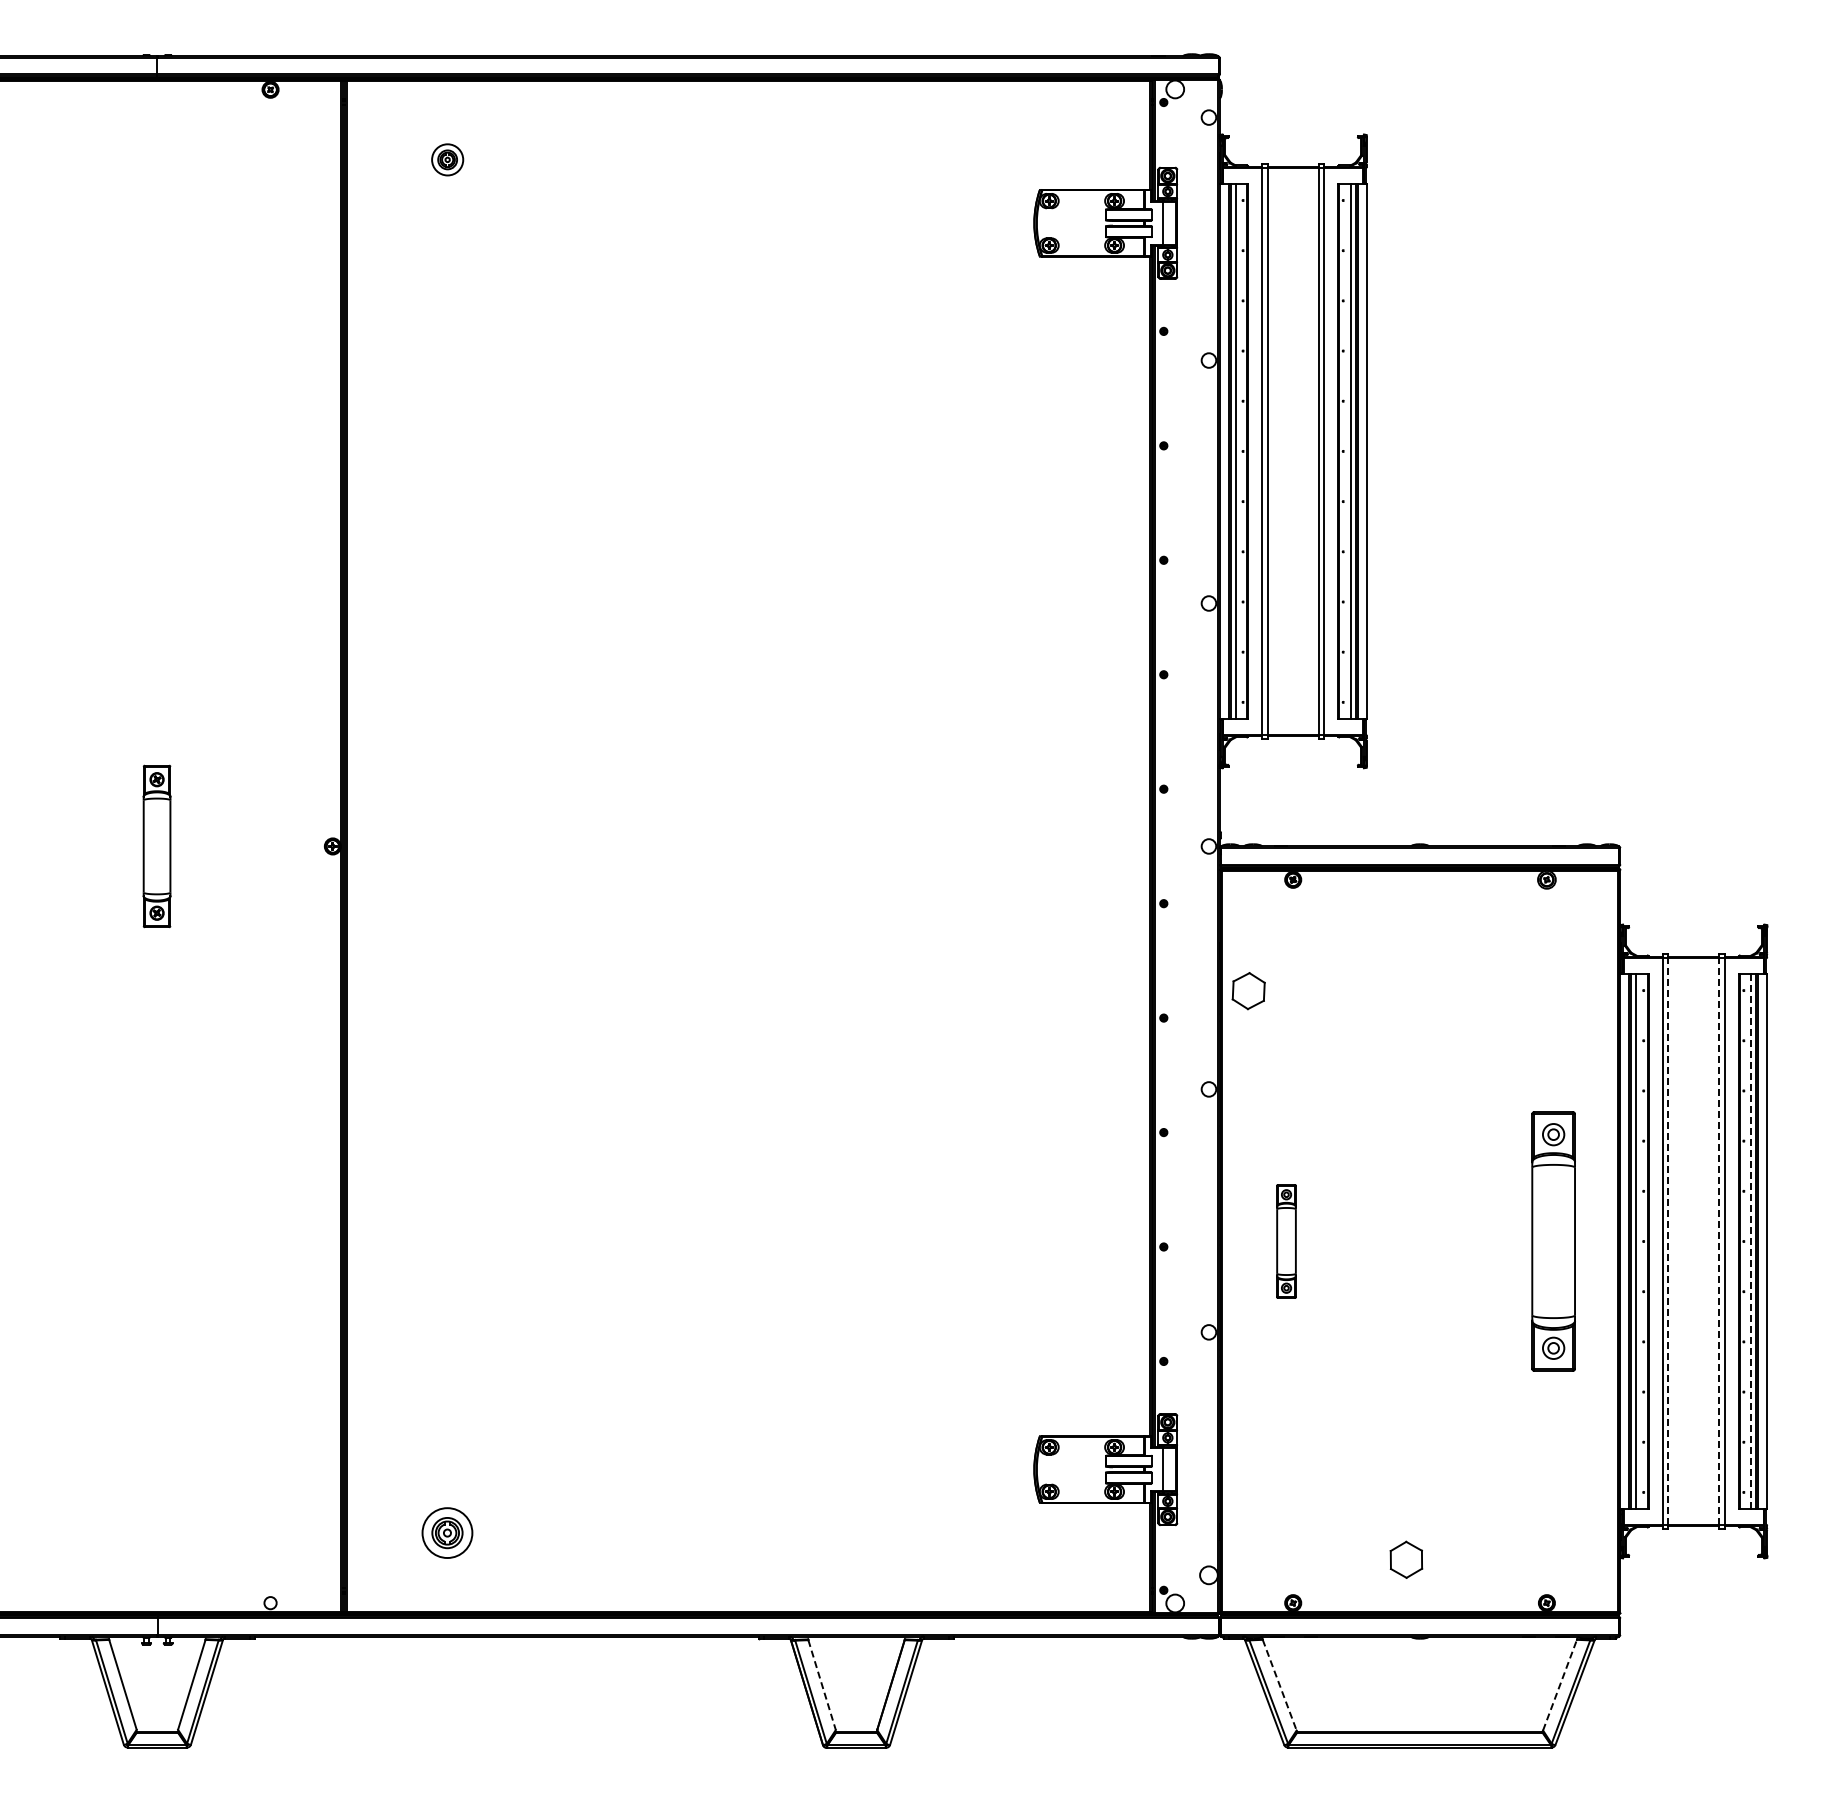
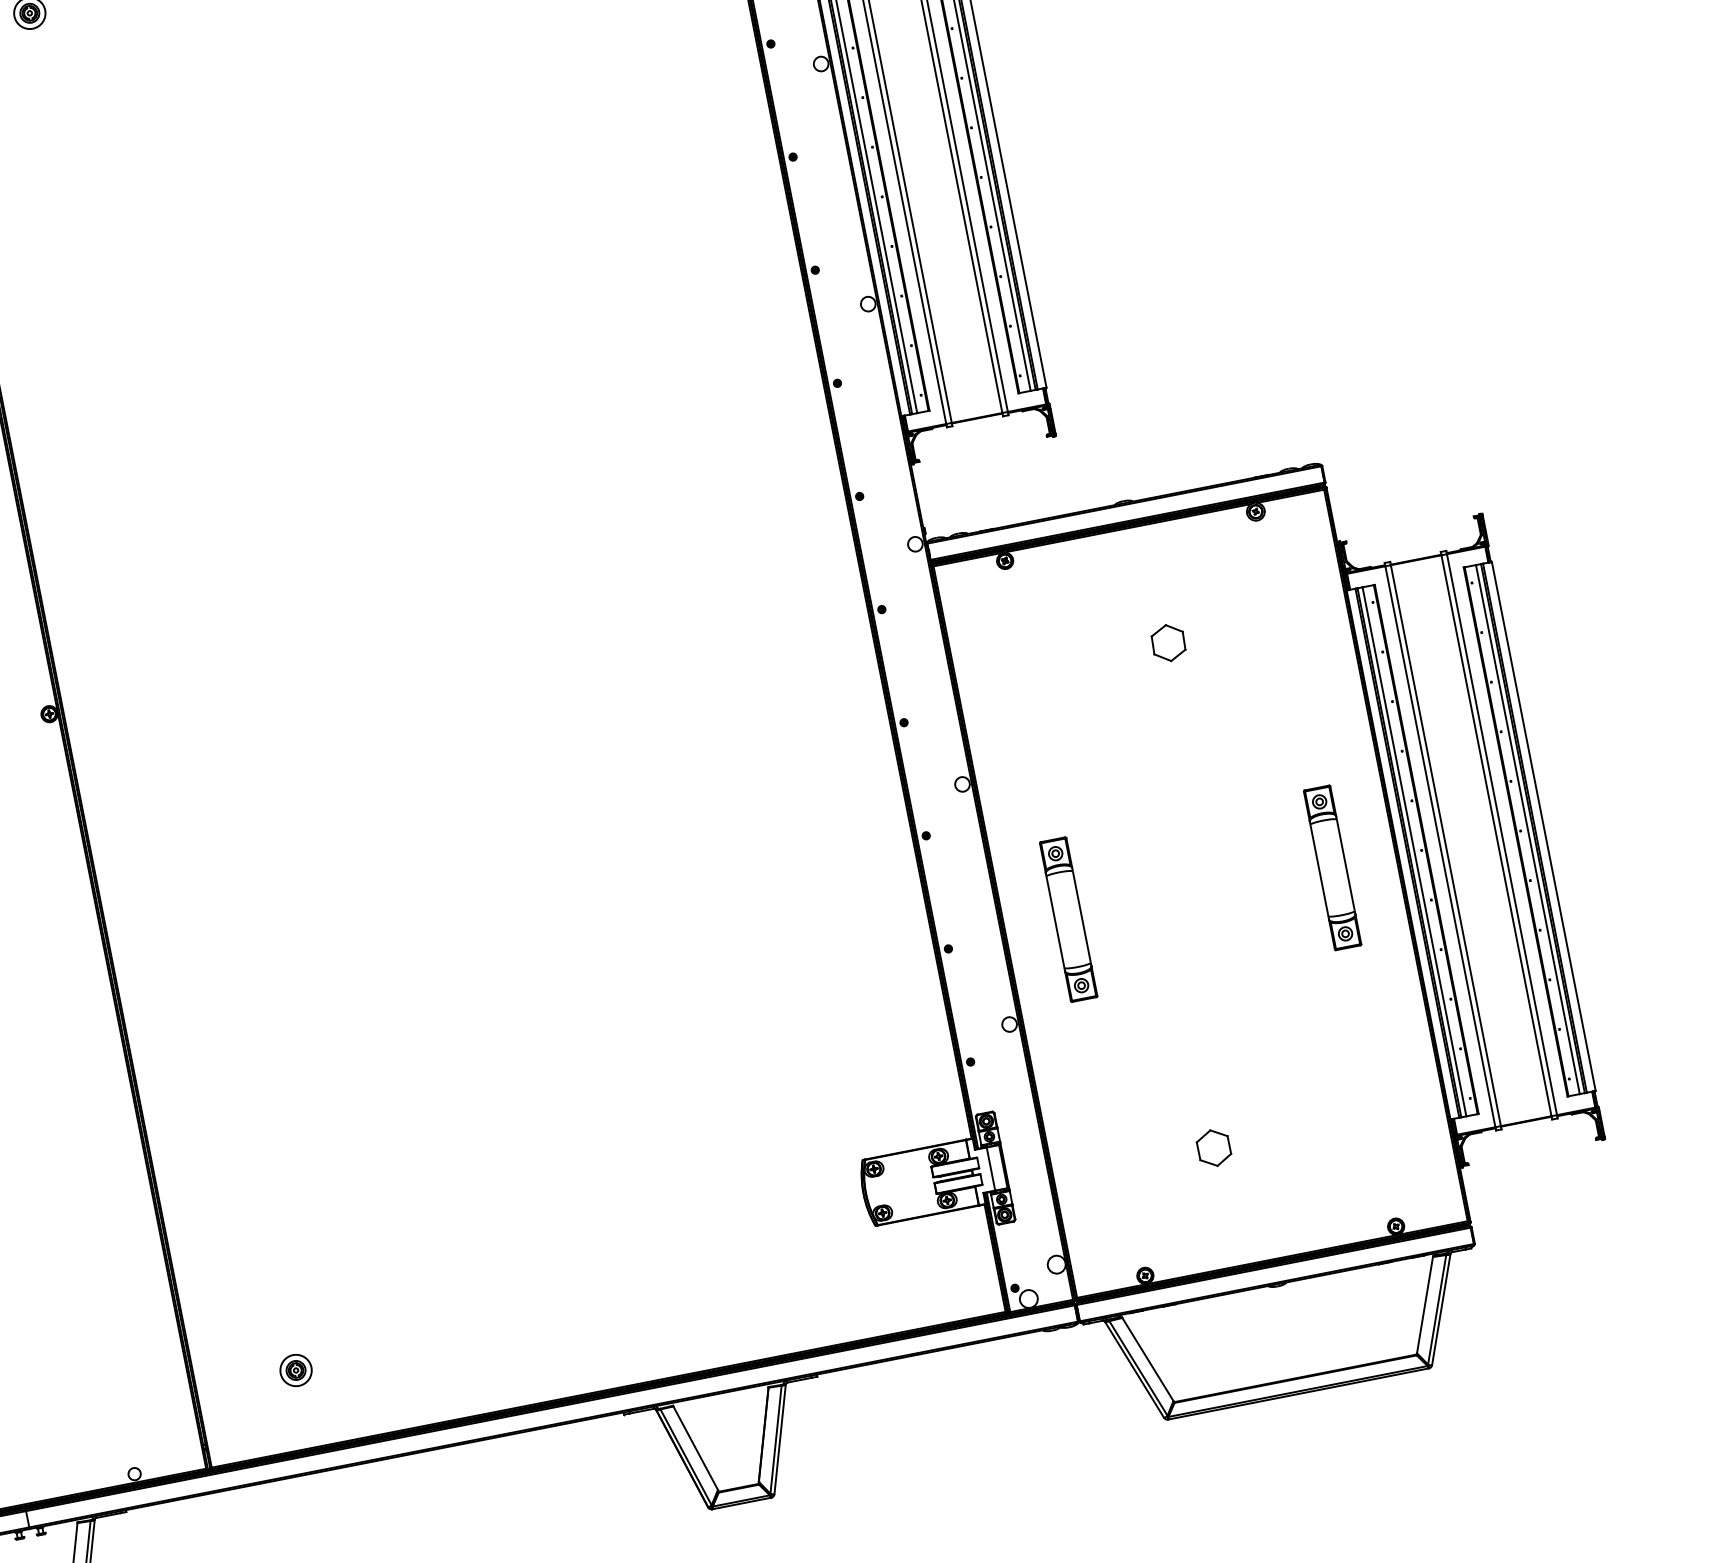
part: (1248, 991) -> (1168, 643), moved
part: (1286, 1241) -> (1068, 919), size x1.43
part: (1553, 1241) -> (1332, 867), size x0.62
line: (1668, 1241) -> (1446, 845), dashed -> solid
line: (1719, 1241) -> (1496, 835), dashed -> solid
line: (1751, 1241) -> (1528, 829), dashed -> solid
part: (447, 1532) -> (295, 1369), size x0.62
part: (1406, 1559) -> (1213, 1147), moved
line: (1560, 1684) -> (1425, 1304), dashed -> solid
line: (822, 1685) -> (696, 1448), dashed -> solid
line: (1279, 1685) -> (1147, 1359), dashed -> solid

